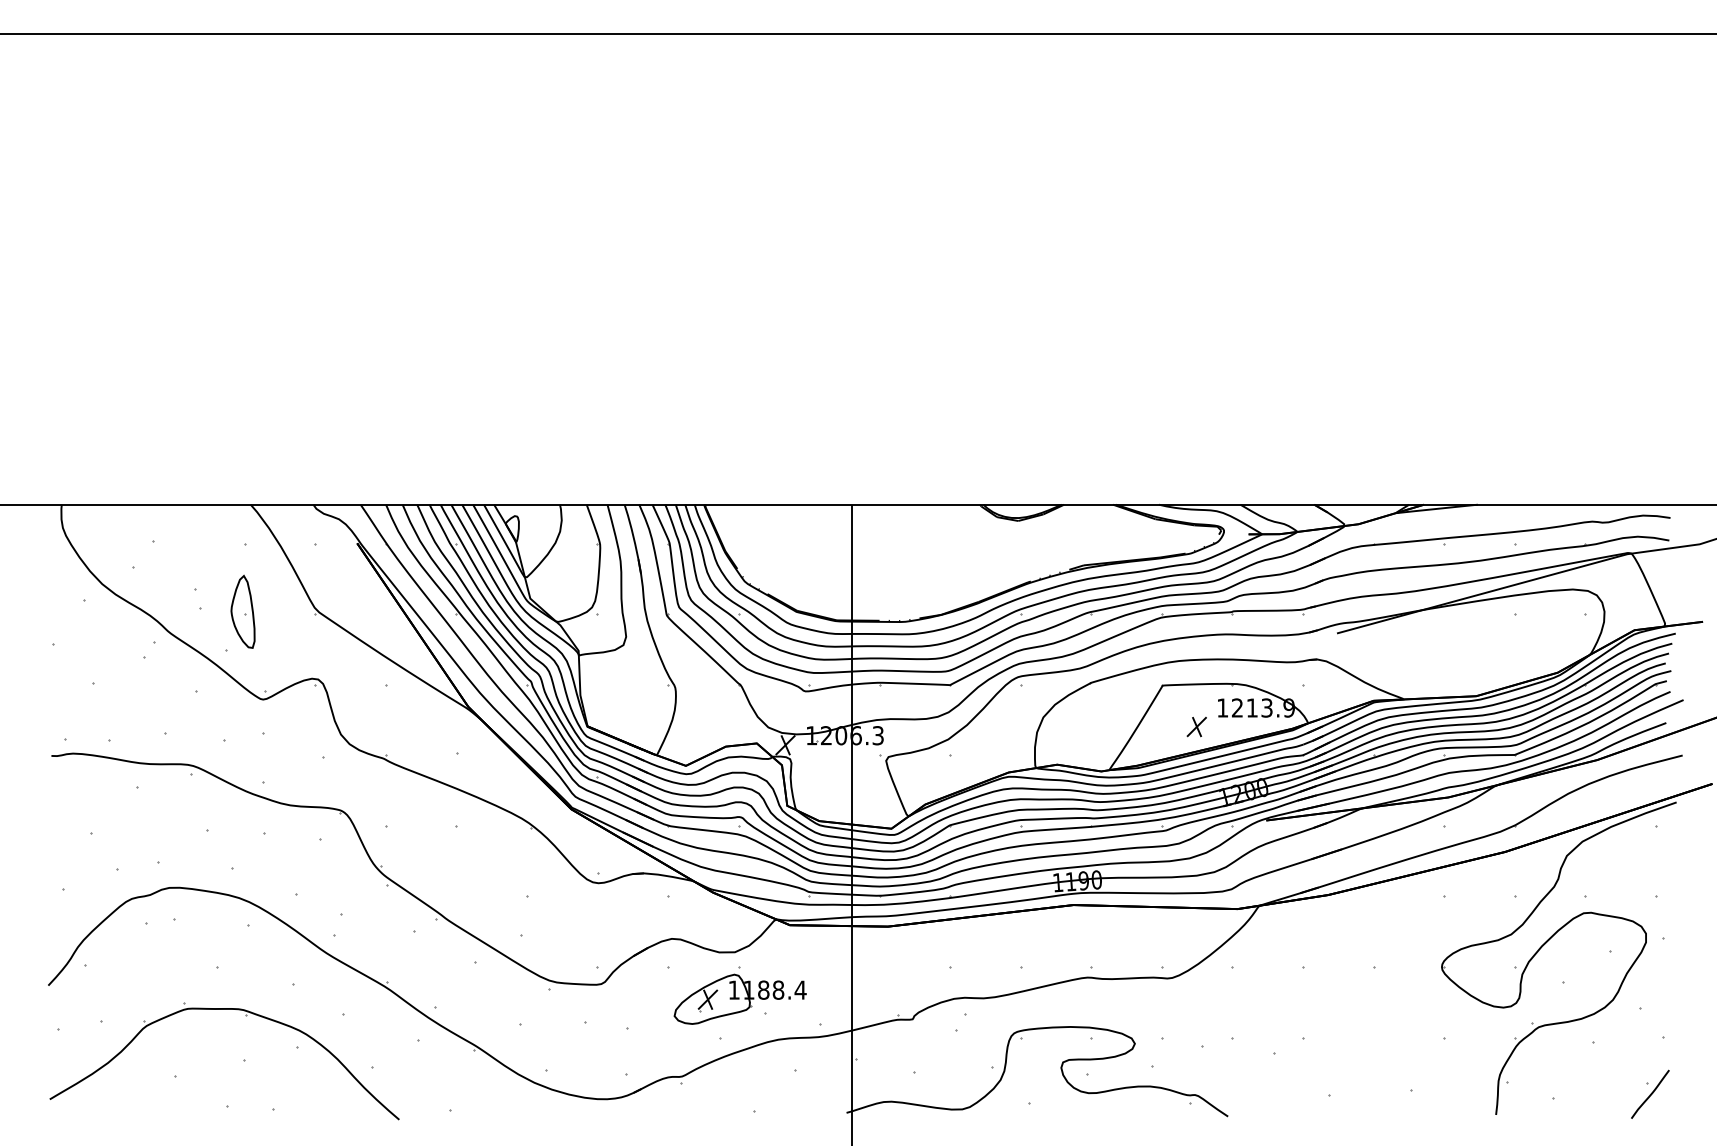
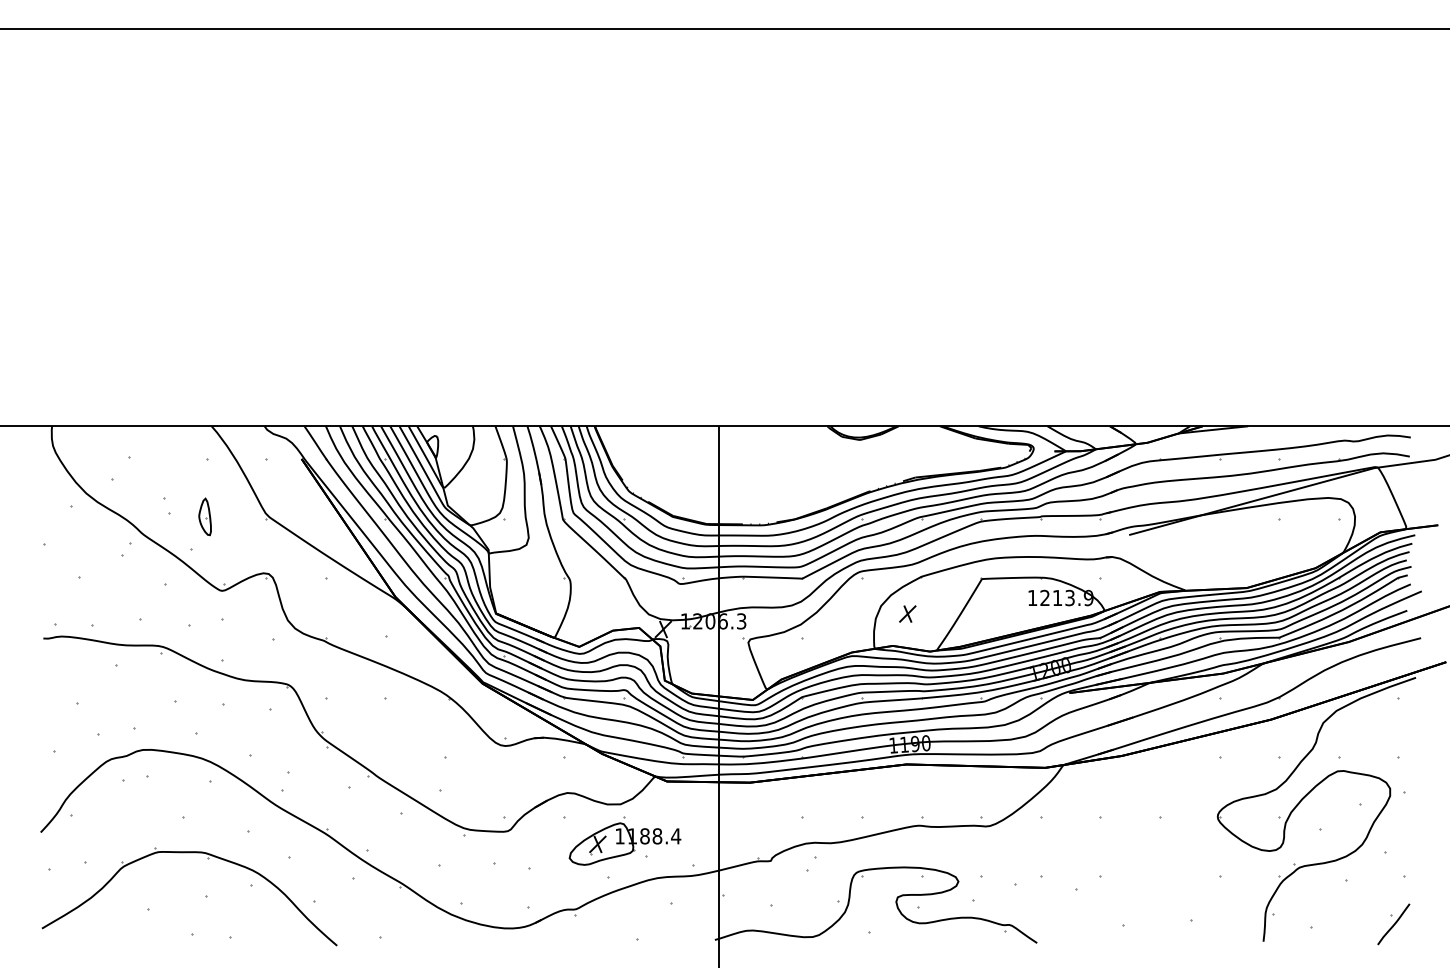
part: (242, 611) -> (204, 516), size x0.6
part: (1196, 726) -> (907, 613), moved

